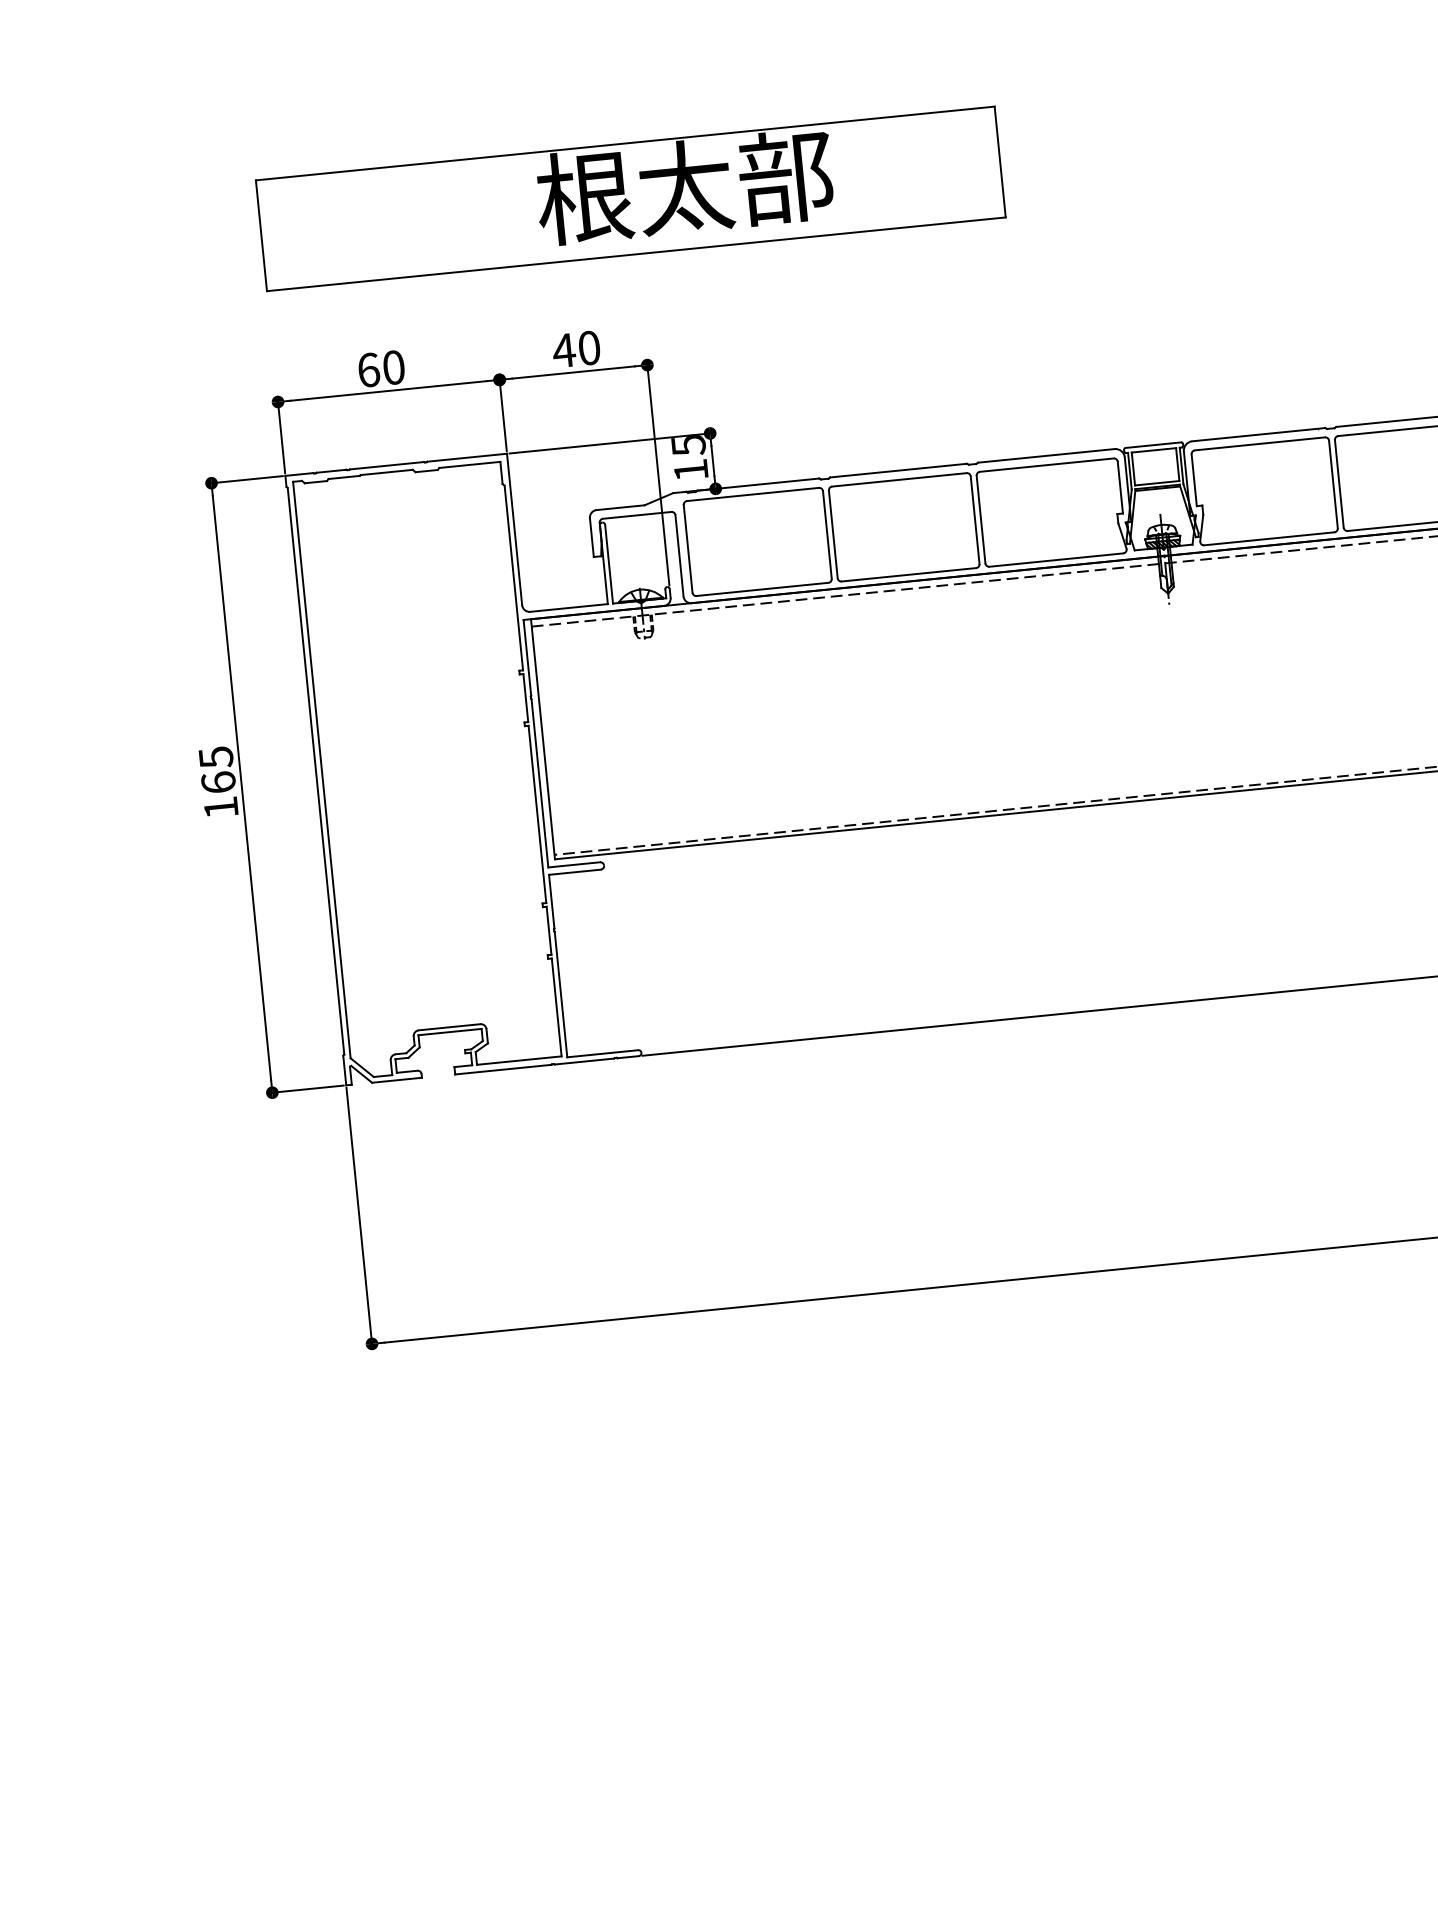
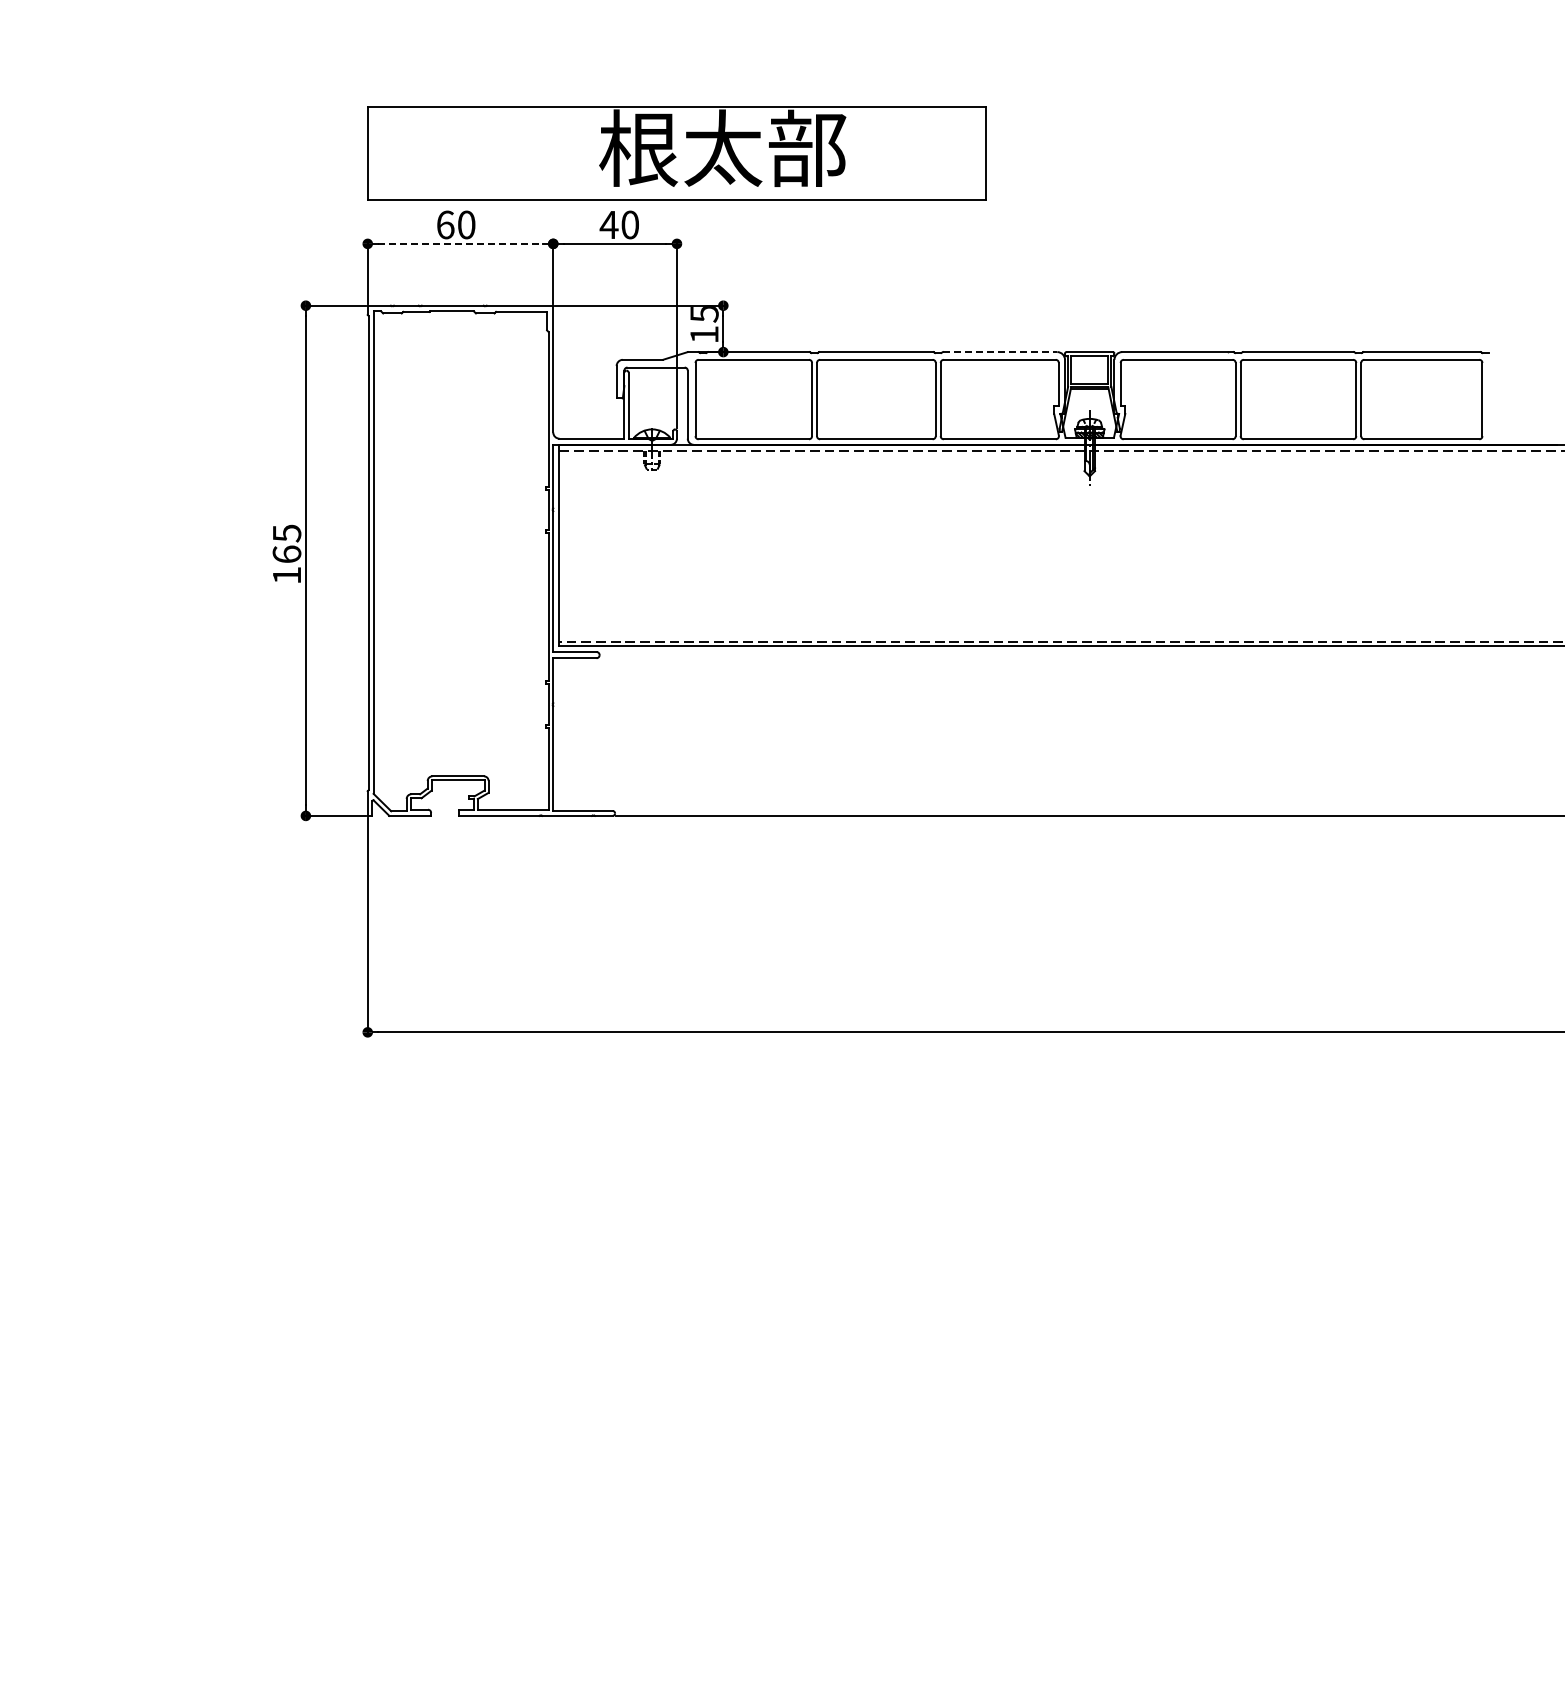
part: (630, 198) -> (676, 153), moved
line: (389, 390) -> (461, 243), solid -> dashed
line: (1046, 456) -> (1000, 352), solid -> dashed

